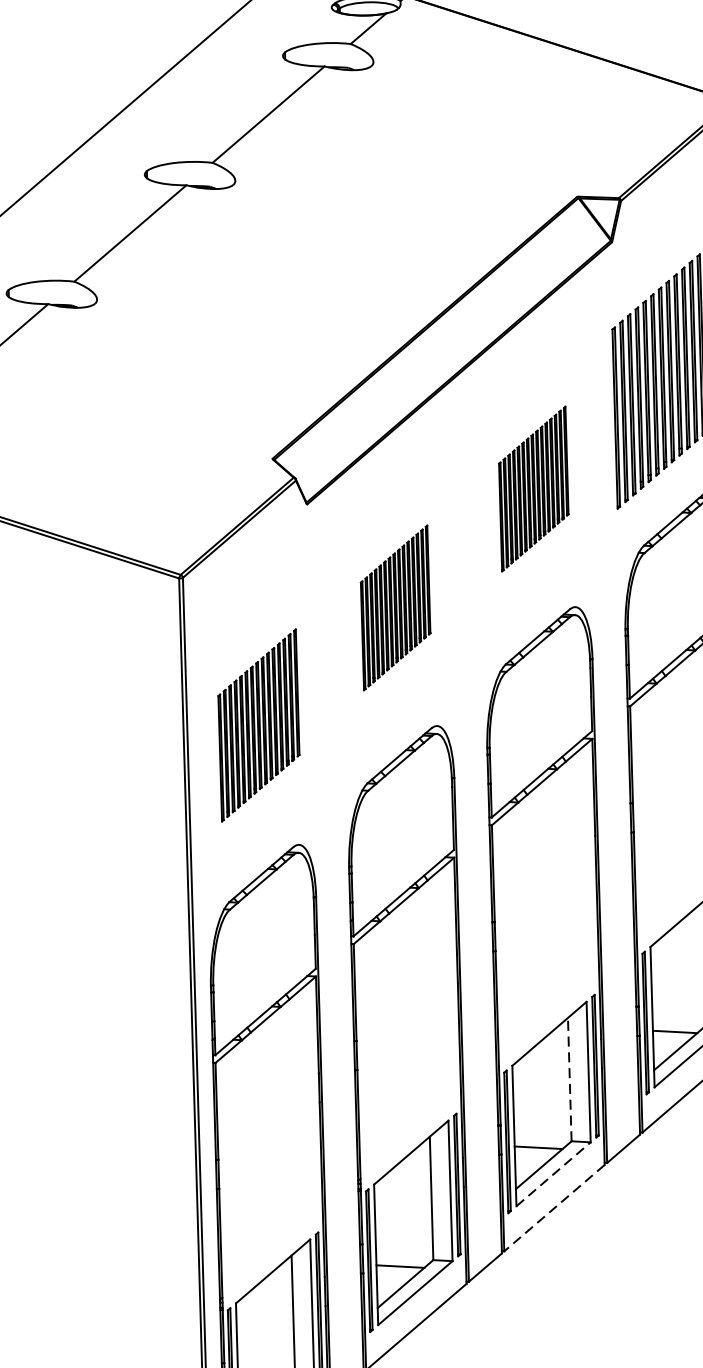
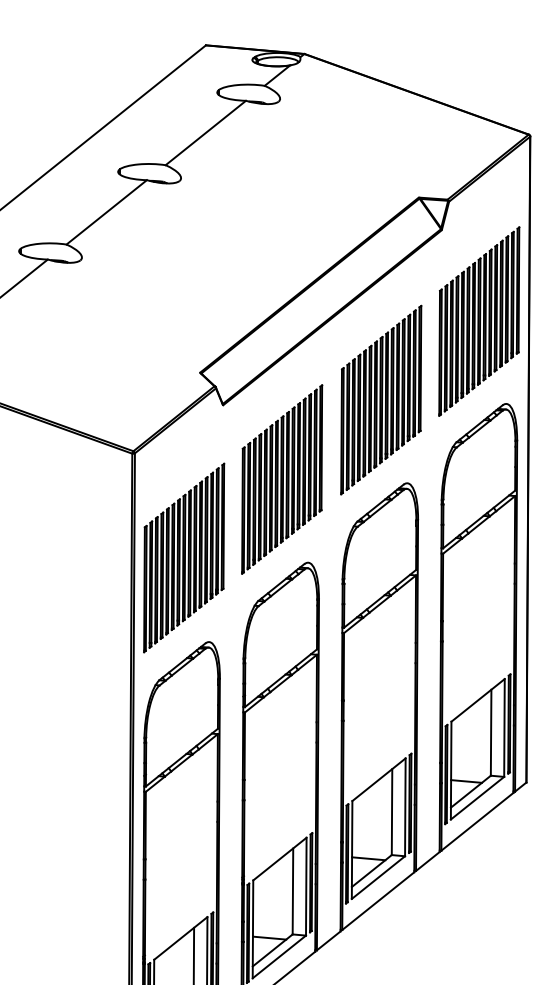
part: (533, 488) -> (381, 399), size x1.67
part: (395, 607) -> (282, 479), size x1.67
part: (259, 724) -> (184, 557), size x1.43
line: (570, 1080) -> (392, 812), dashed -> solid
line: (553, 1174) -> (378, 877), dashed -> solid
line: (553, 1208) -> (377, 901), dashed -> solid

